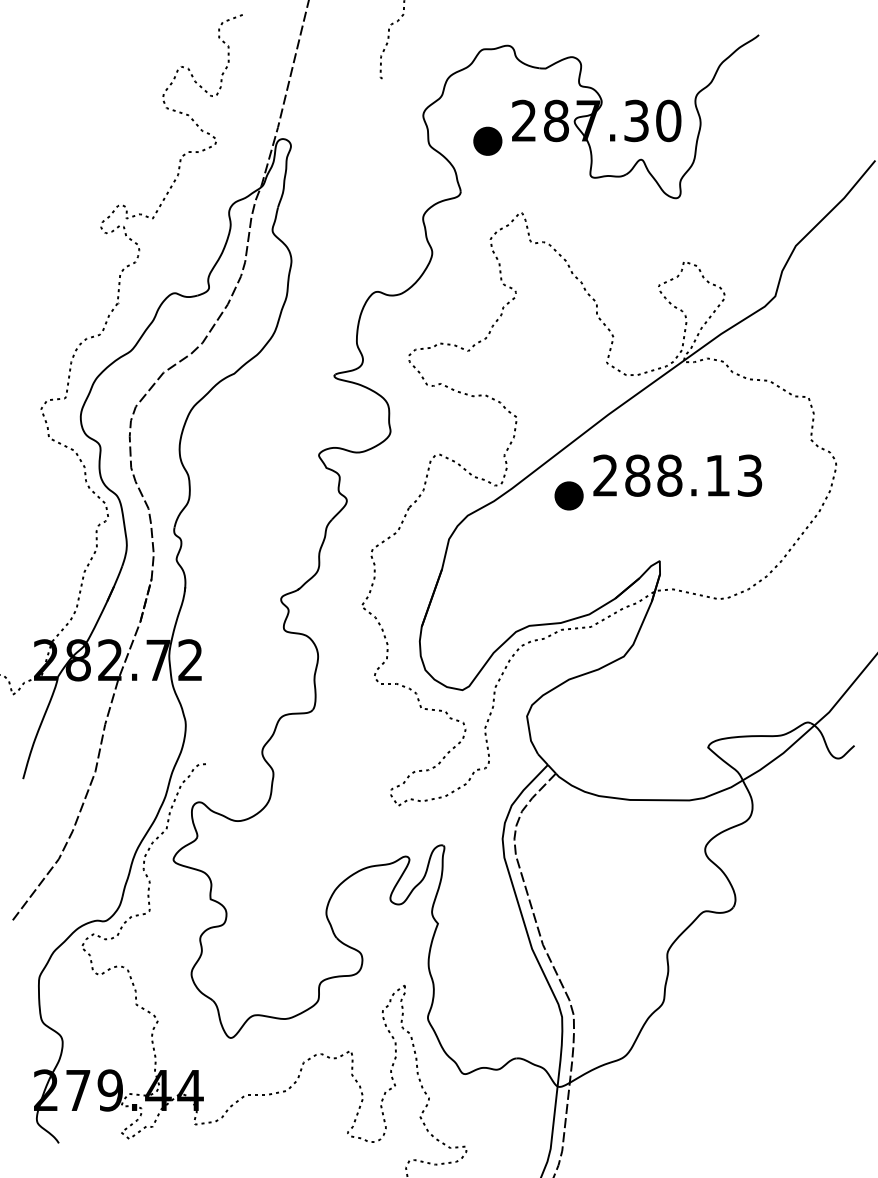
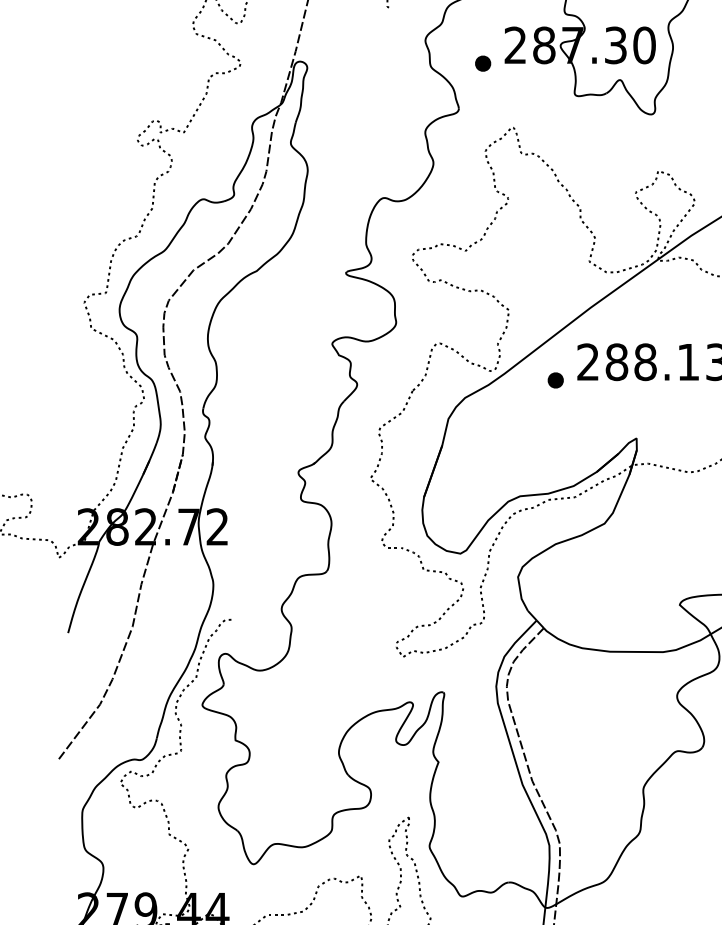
part: (487, 141) -> (482, 63), size x0.62
part: (569, 496) -> (555, 380), size x0.62

